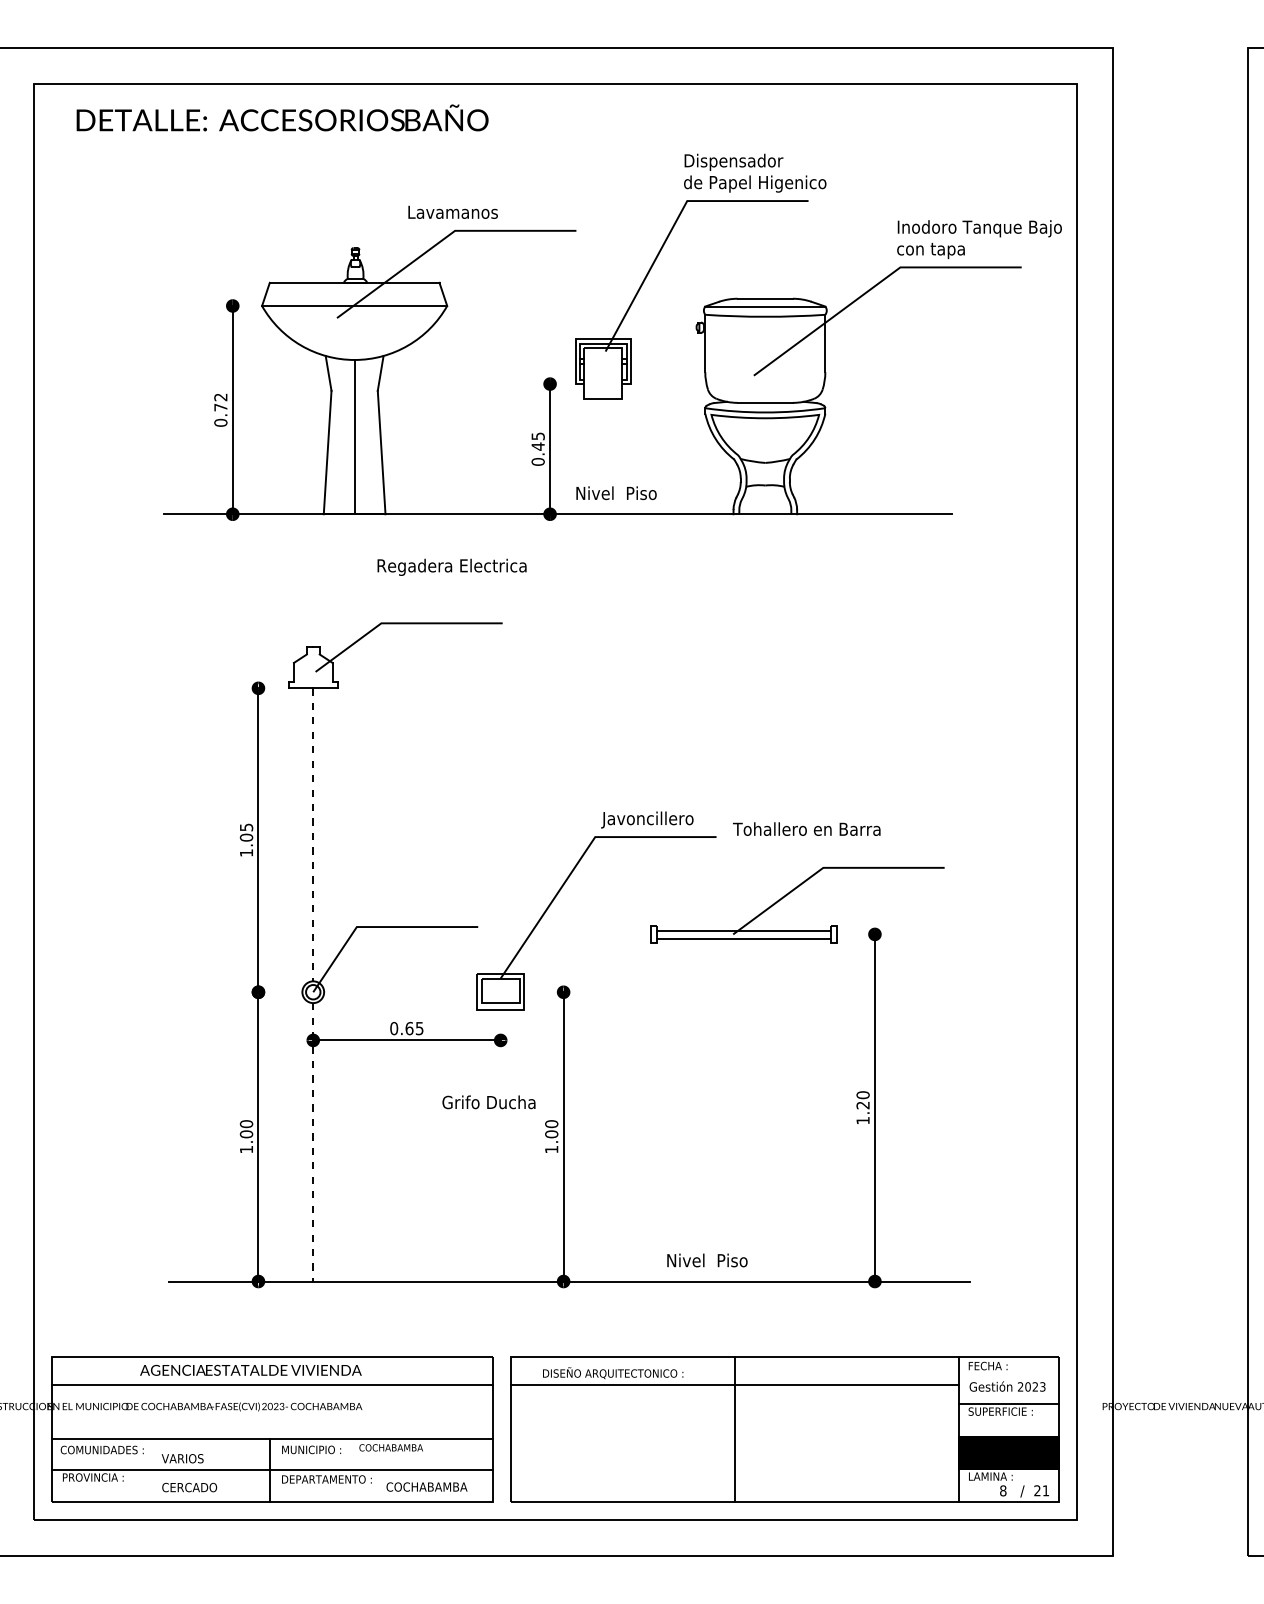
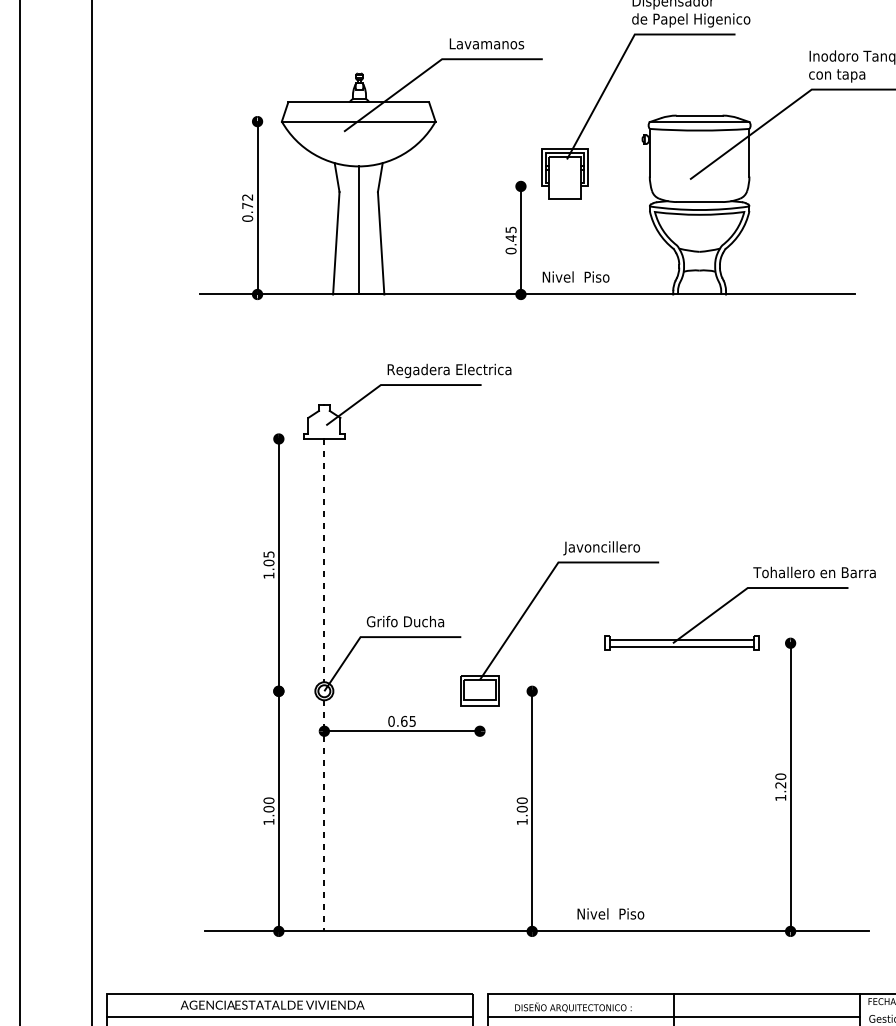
text: (452, 211) -> (486, 43), moved
text: (451, 566) -> (449, 370), moved
text: (806, 828) -> (814, 571), moved
text: (488, 1102) -> (405, 621), moved
text: (707, 1260) -> (610, 913), moved

